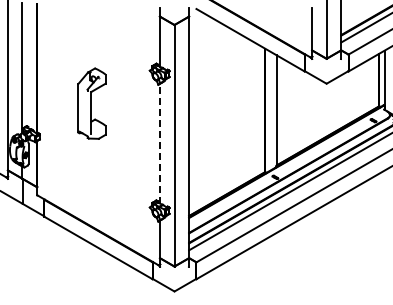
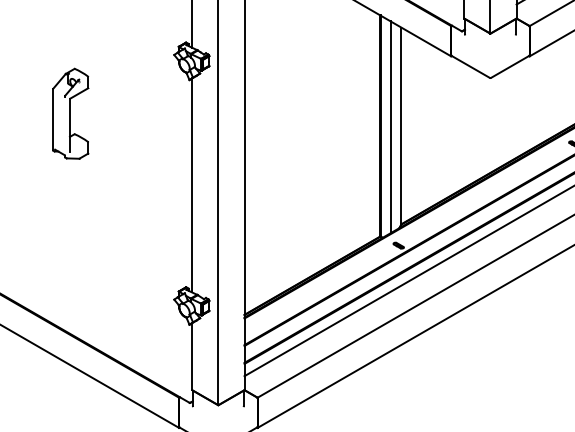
part: (91, 103) -> (69, 113), size x0.71
line: (270, 110) -> (390, 126), added
line: (159, 143) -> (191, 185), dashed -> solid

